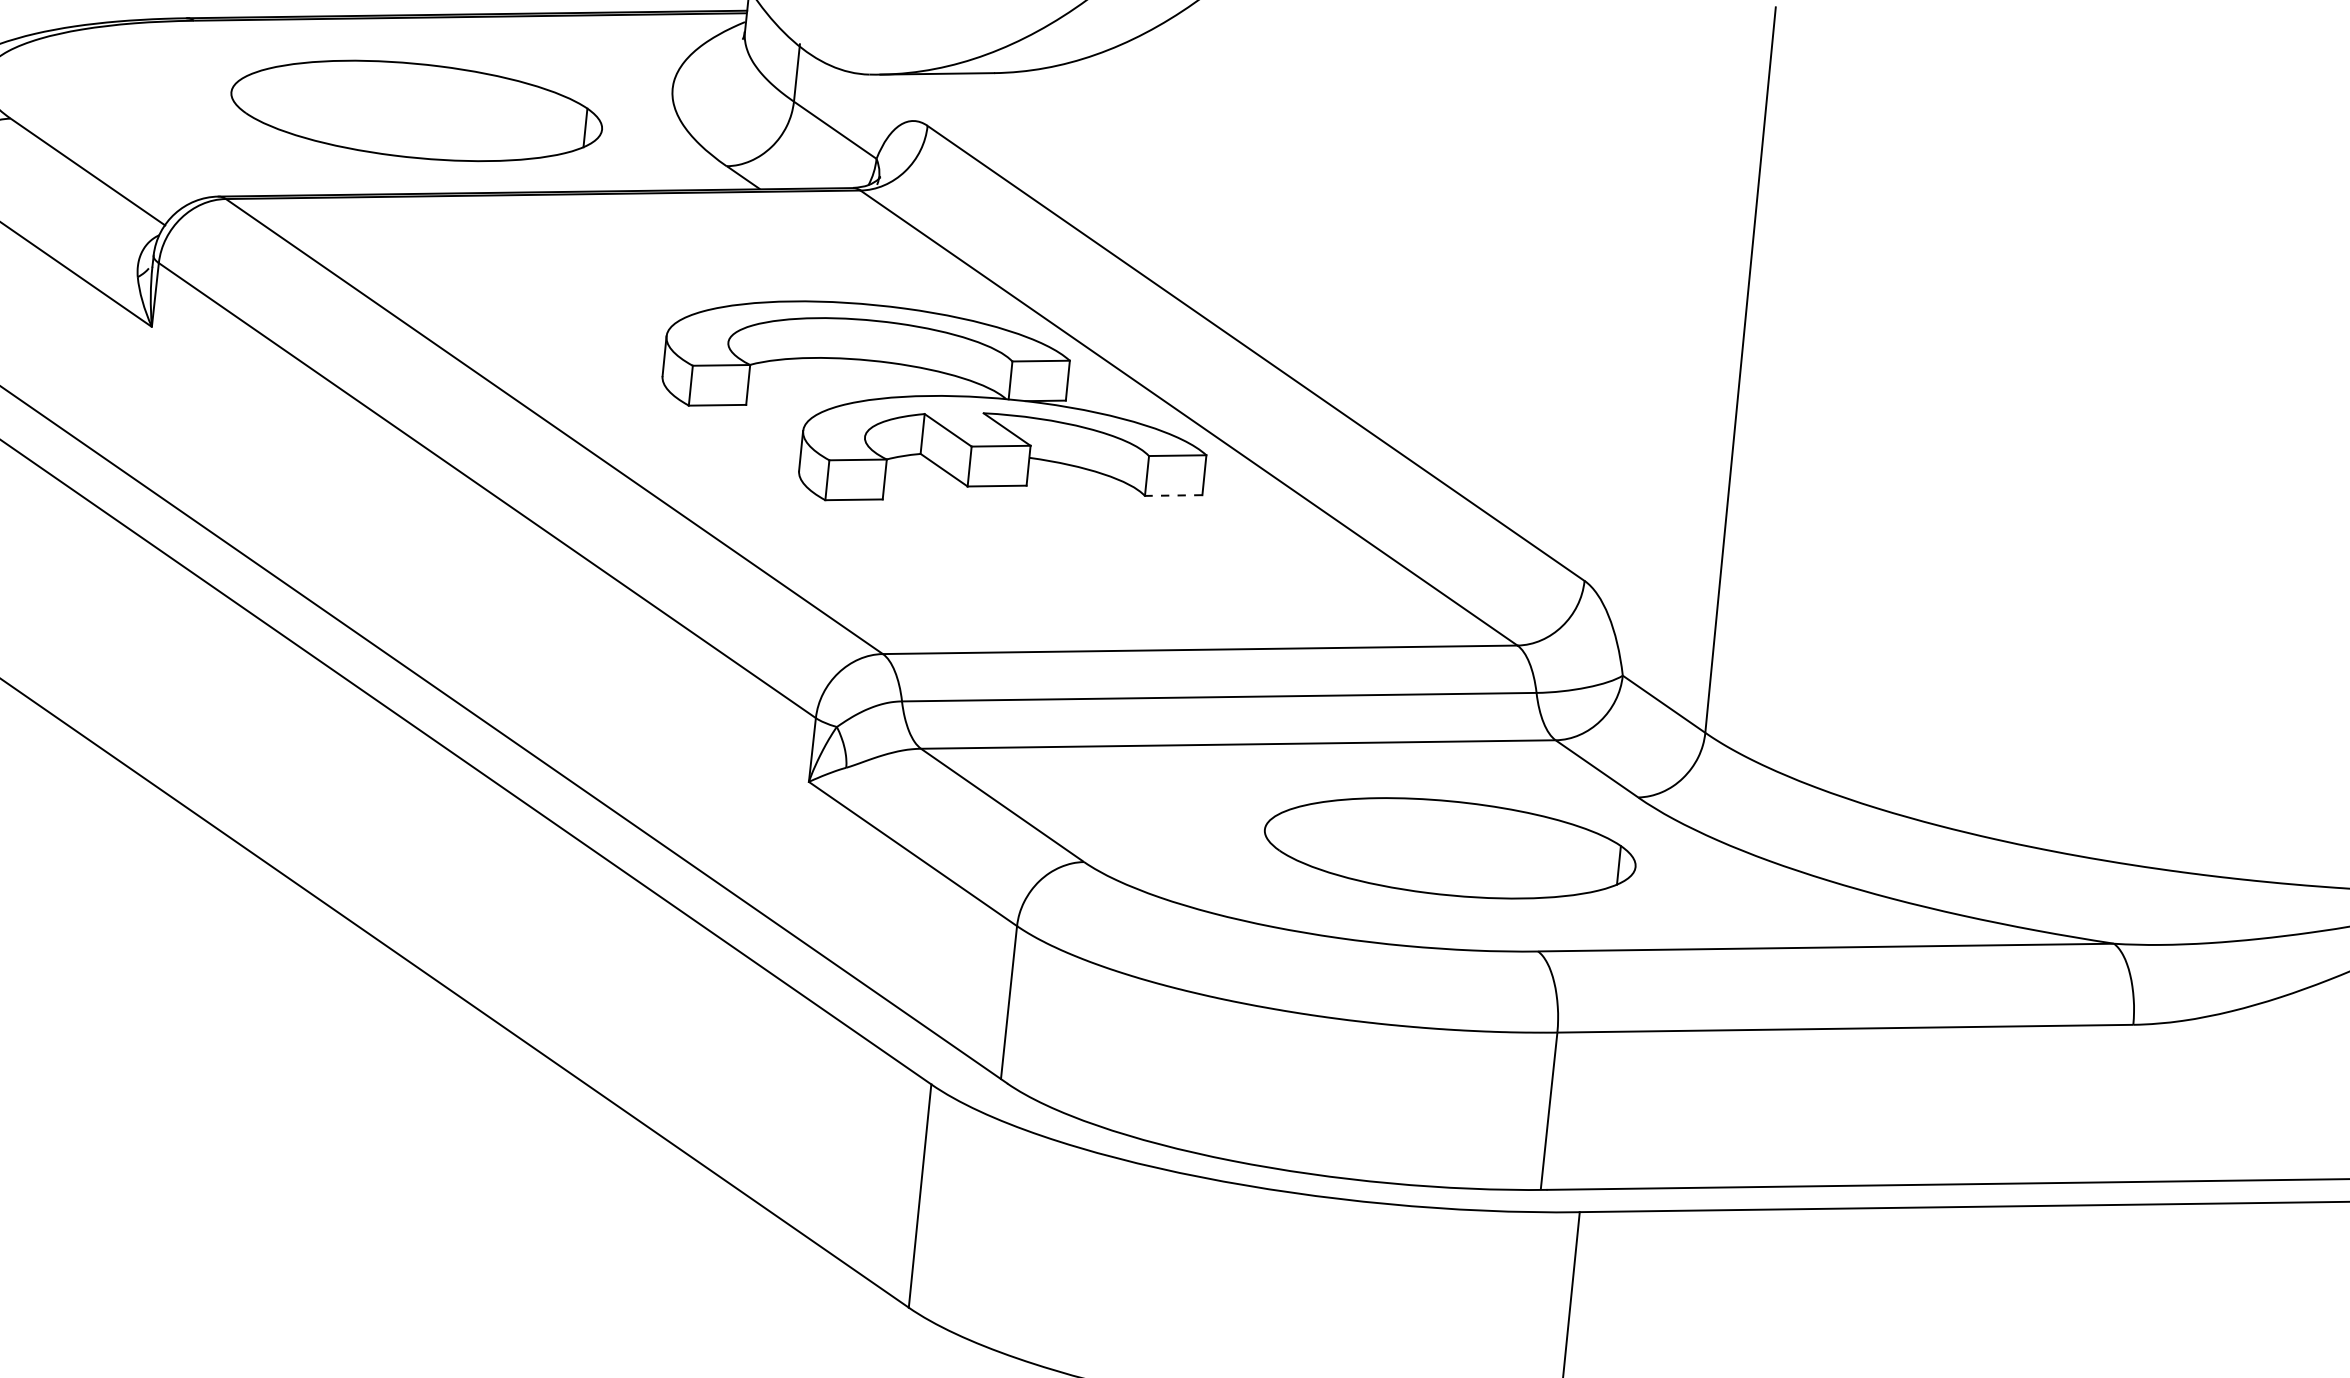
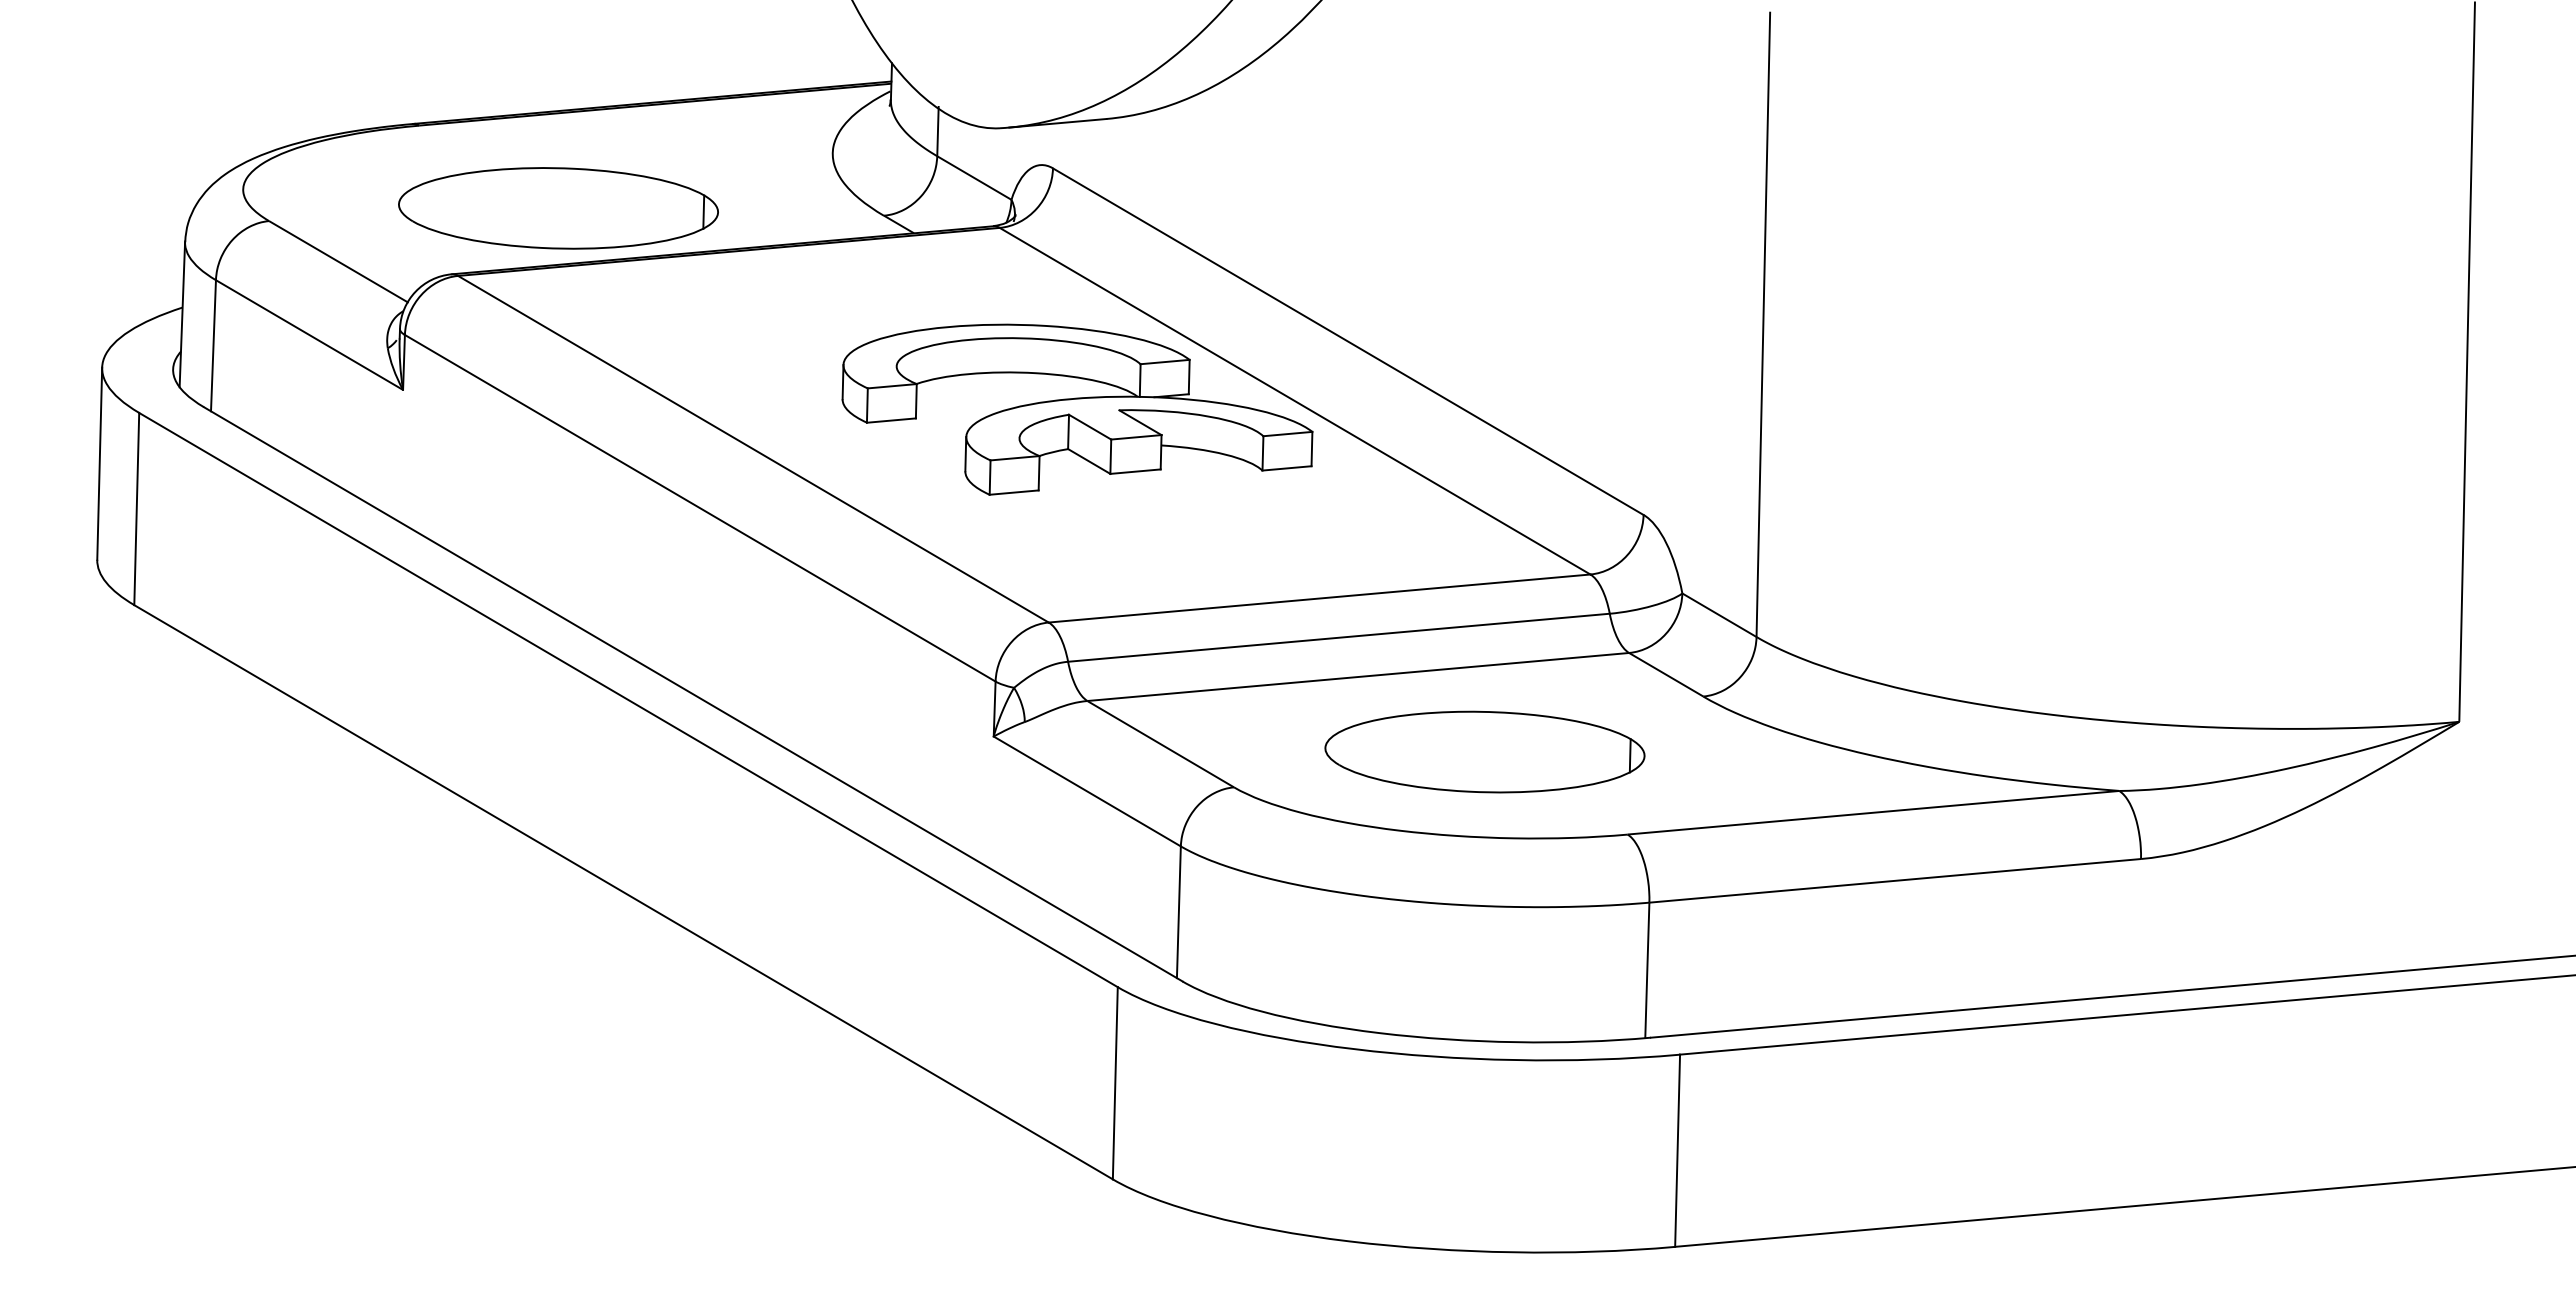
part: (416, 111) -> (558, 208), moved
line: (1174, 495) -> (1287, 468), dashed -> solid
part: (1449, 847) -> (1484, 751), moved

